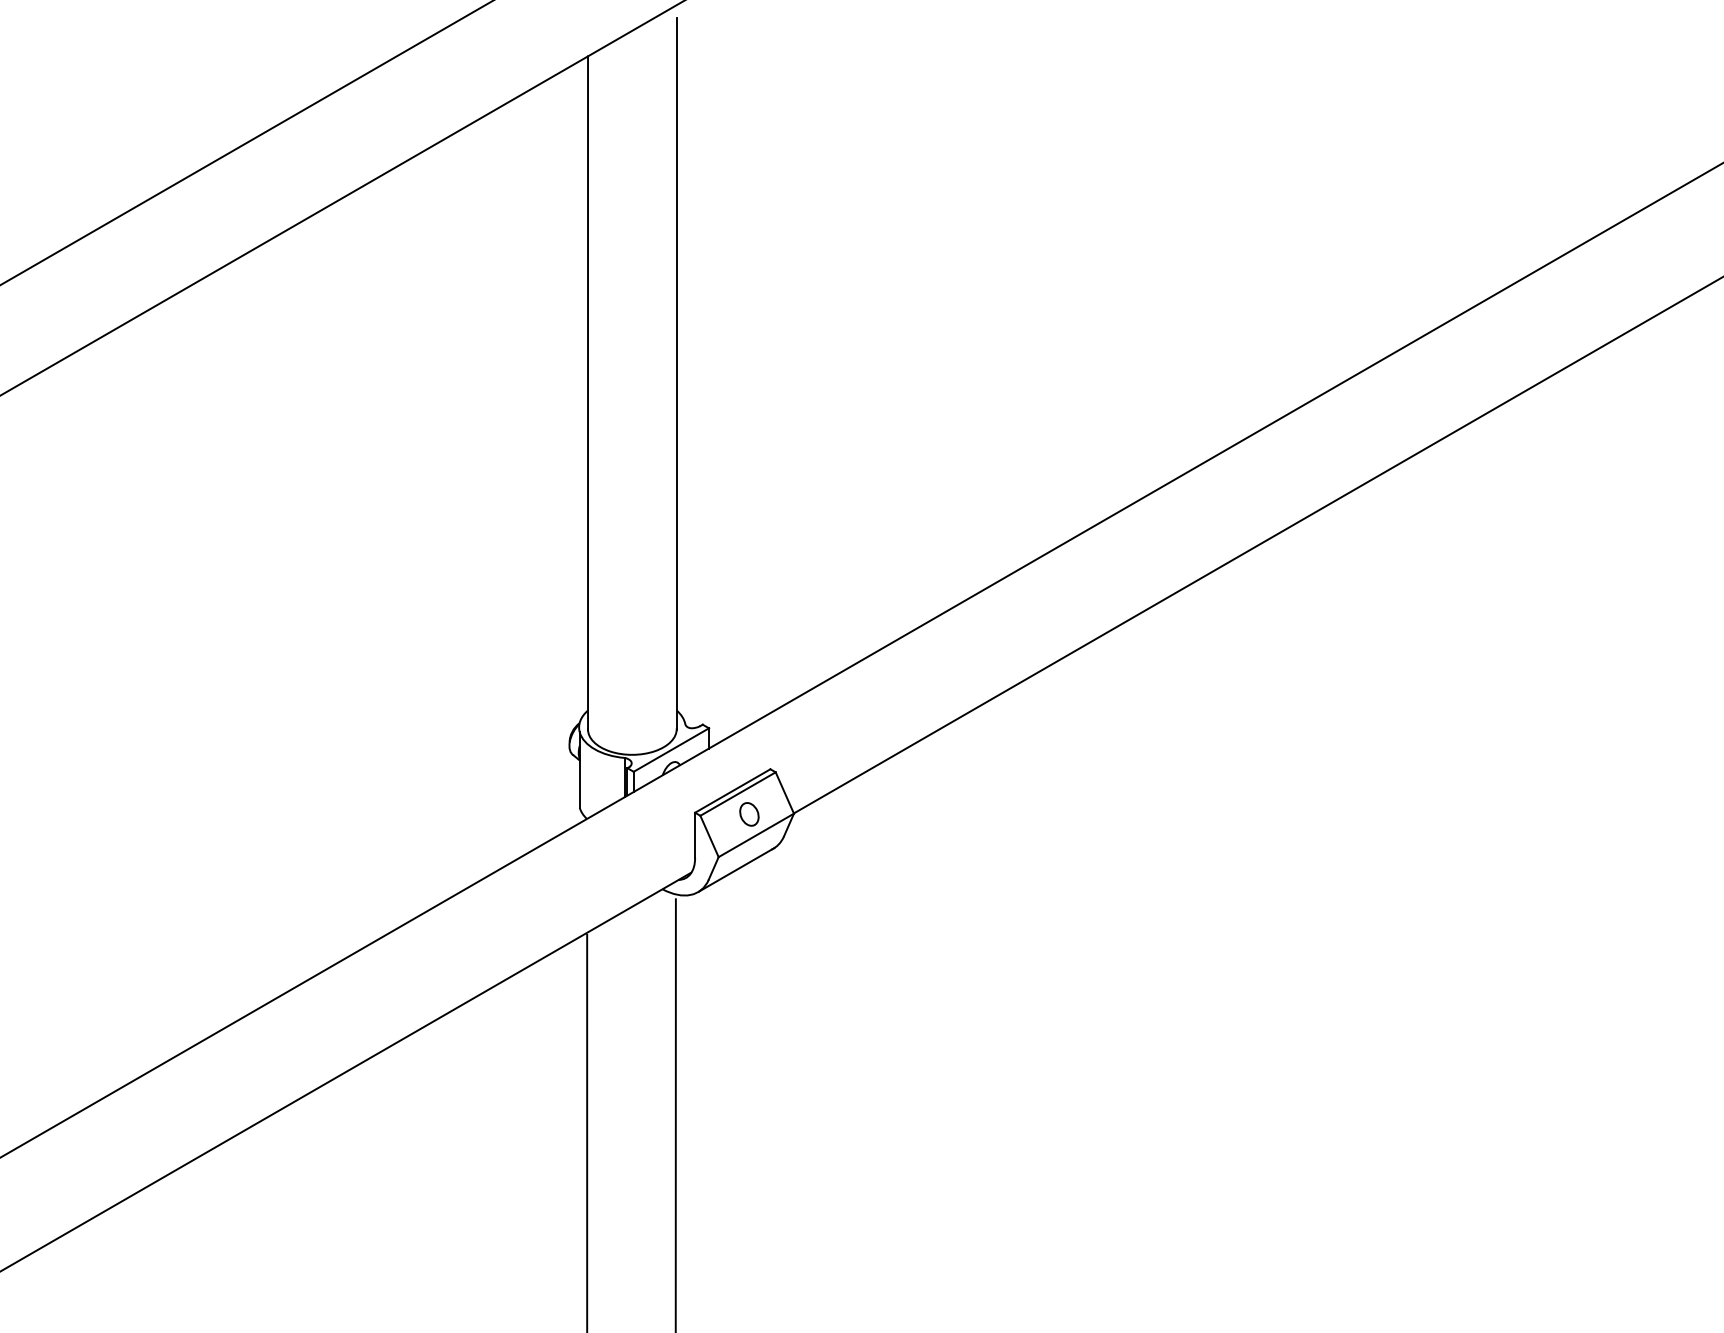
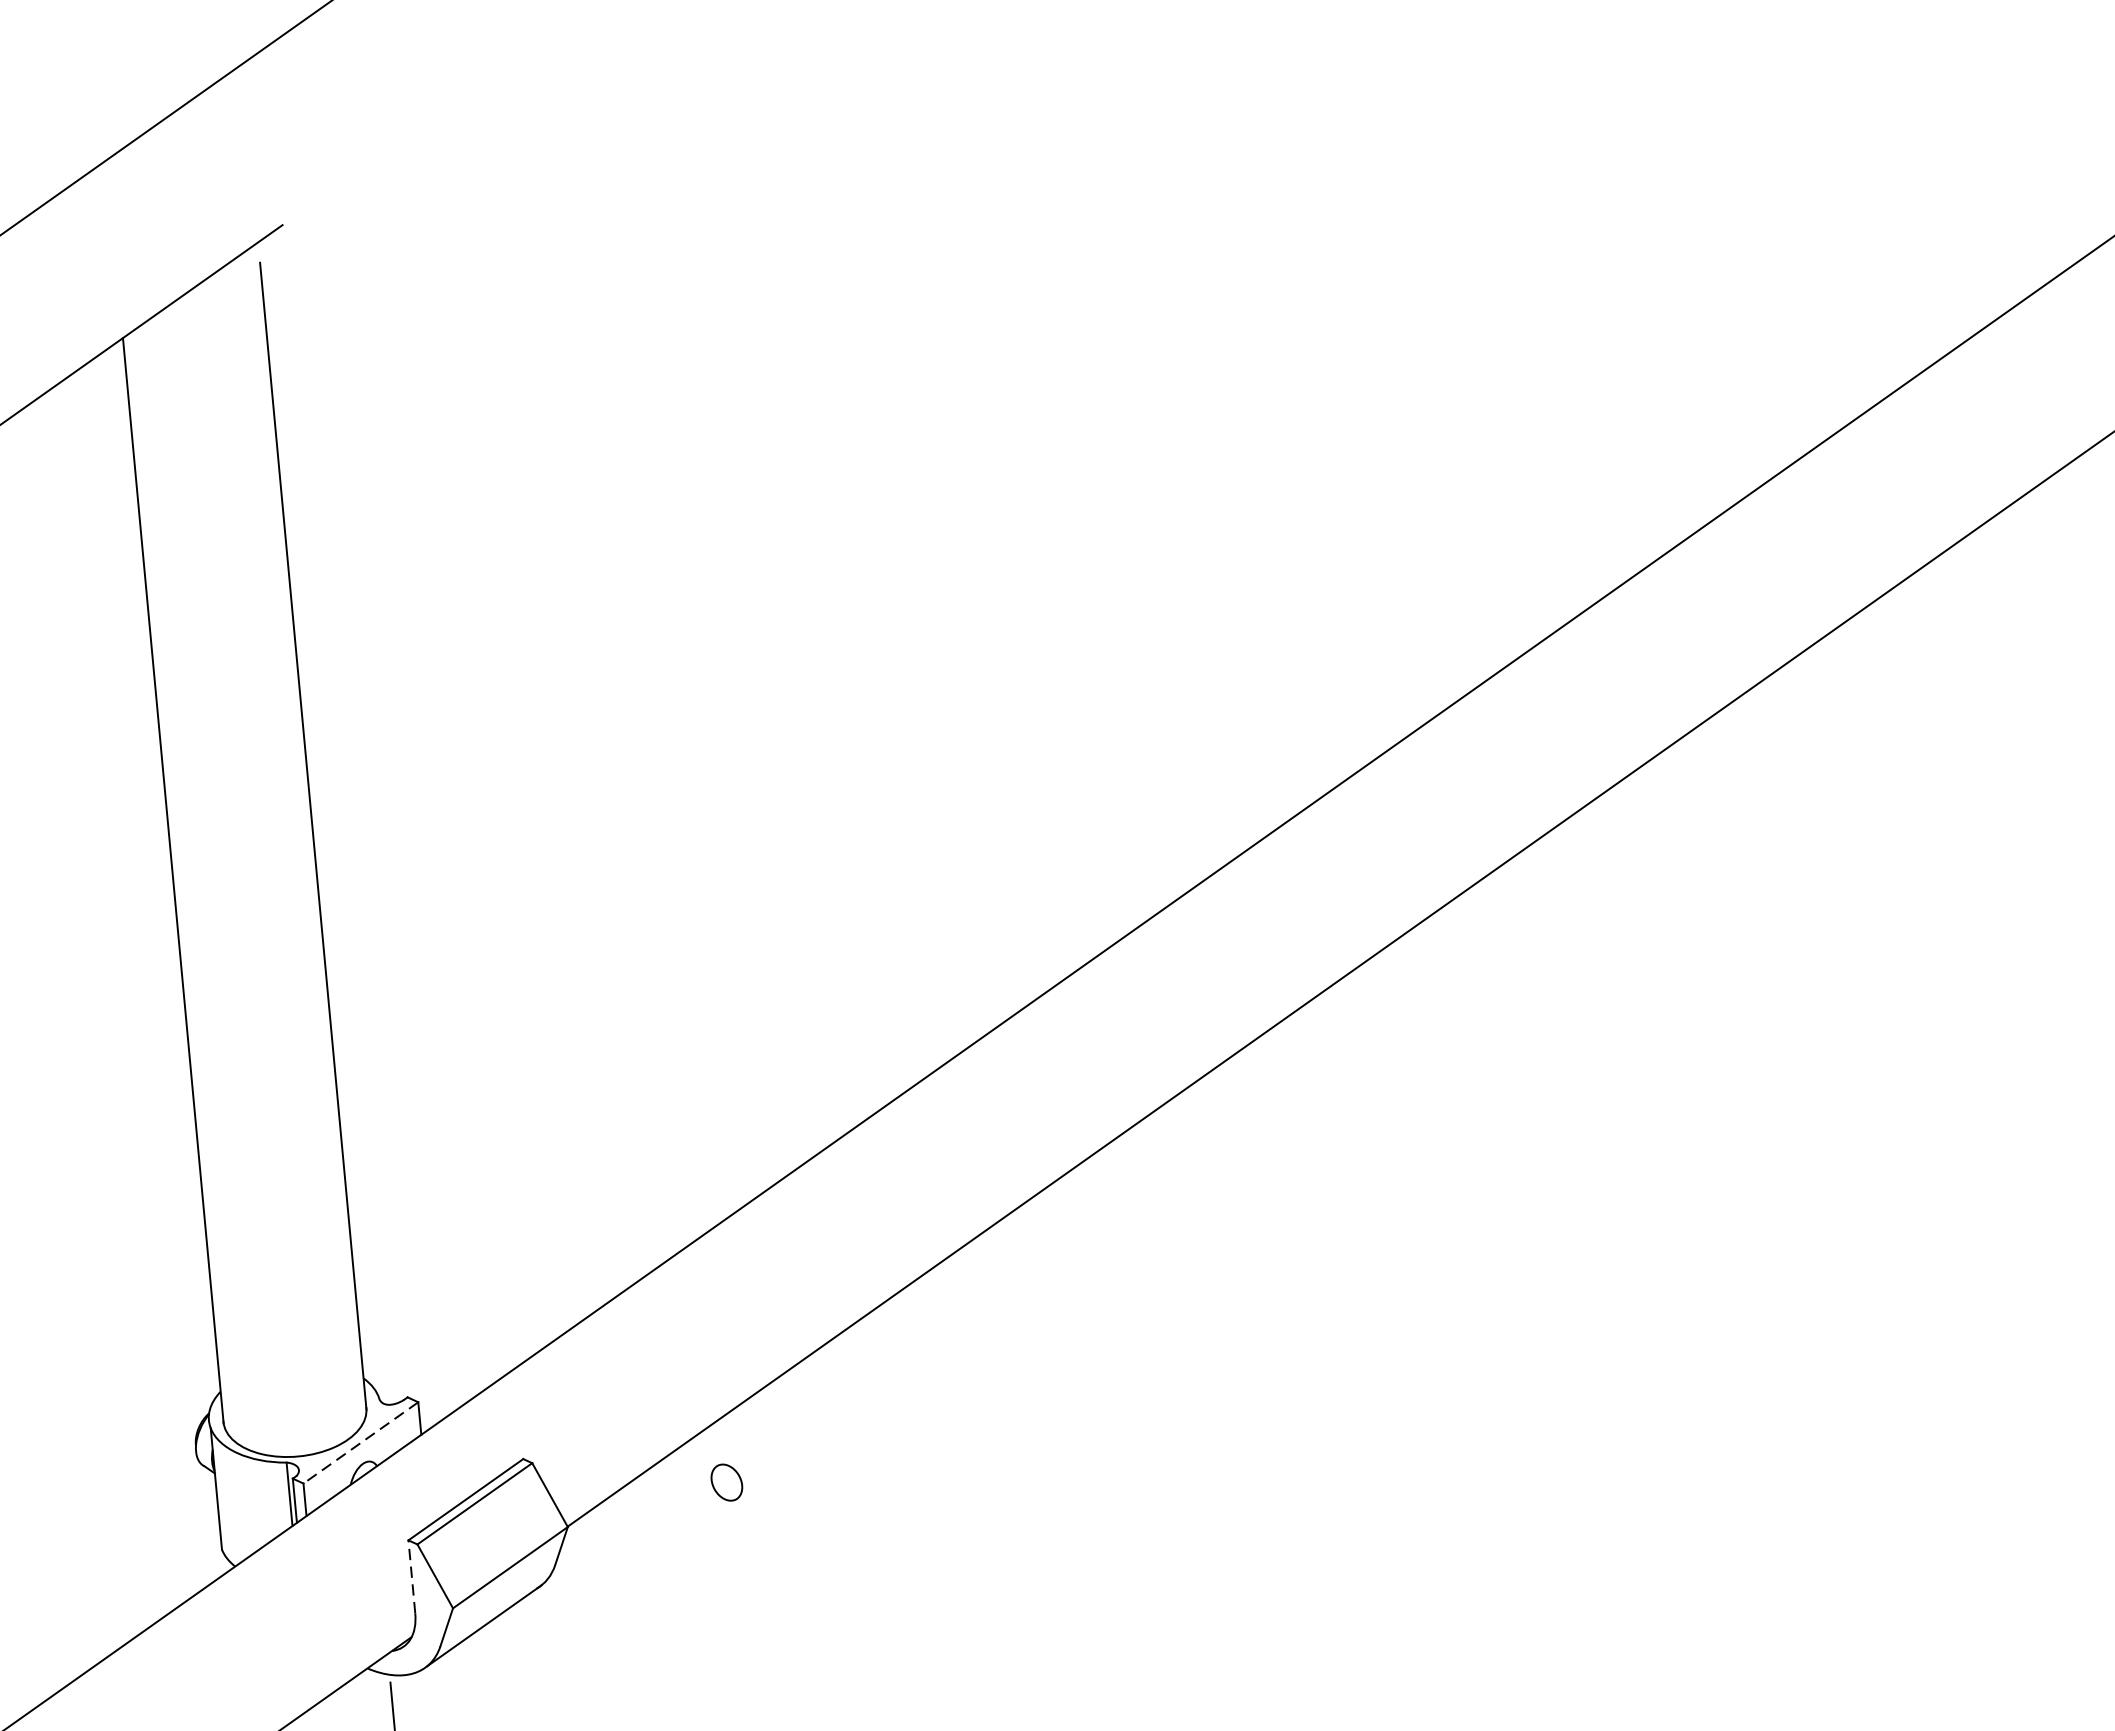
line: (670, 750) -> (359, 1443), solid -> dashed
part: (749, 814) -> (727, 1482), moved
line: (695, 835) -> (412, 1576), solid -> dashed

